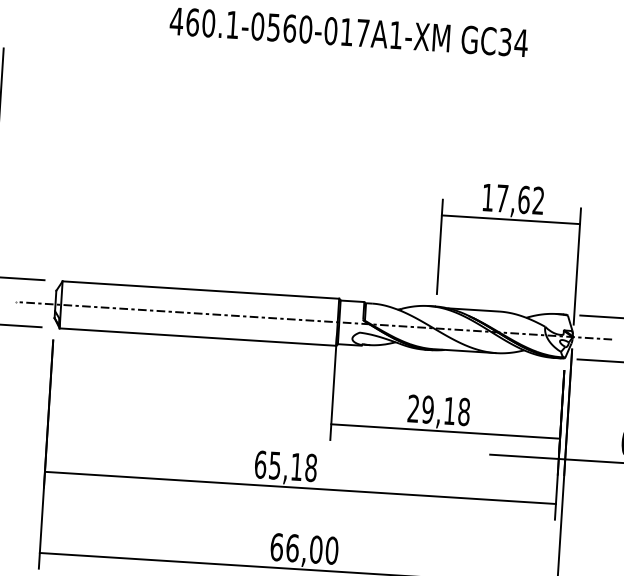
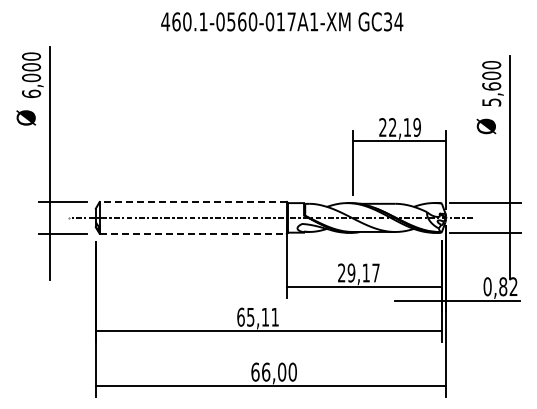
text: (512, 199) -> (399, 127), 17,62 -> 22,19
line: (201, 289) -> (193, 201), solid -> dashed
line: (198, 336) -> (193, 233), solid -> dashed
text: (463, 411) -> (375, 272), 29,18 -> 29,17
text: (311, 466) -> (275, 316), 65,18 -> 65,11

